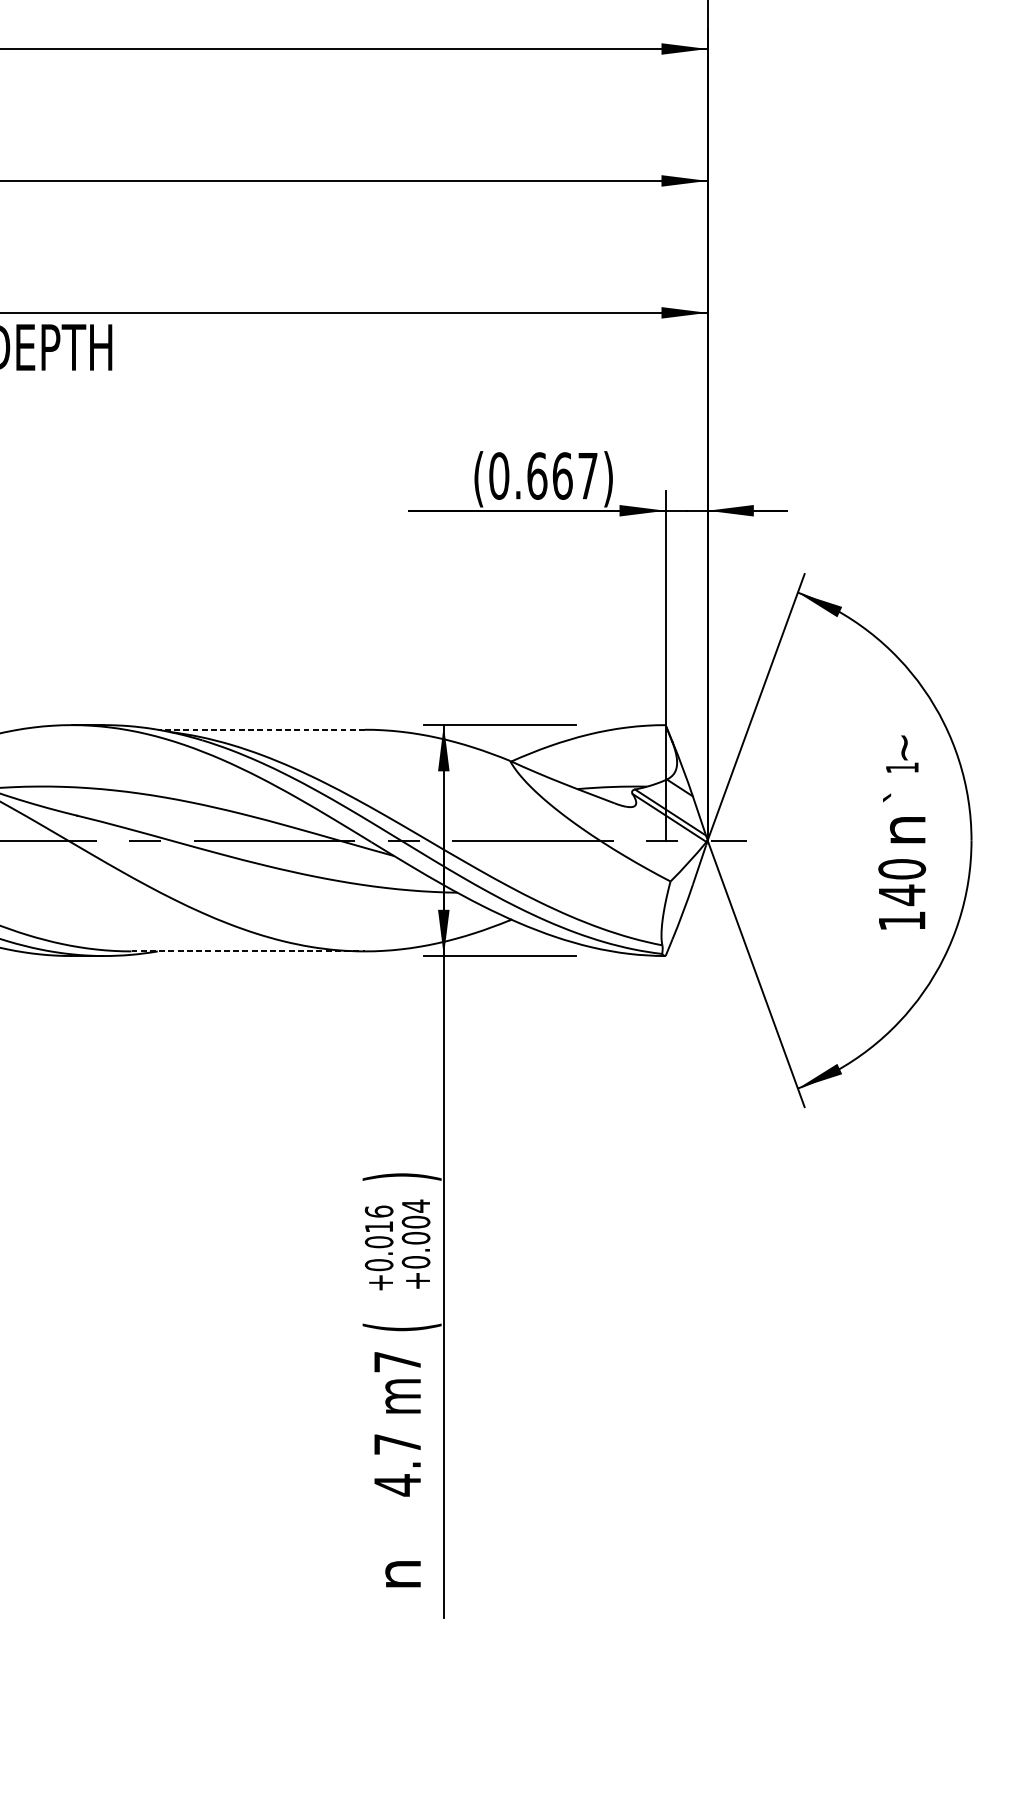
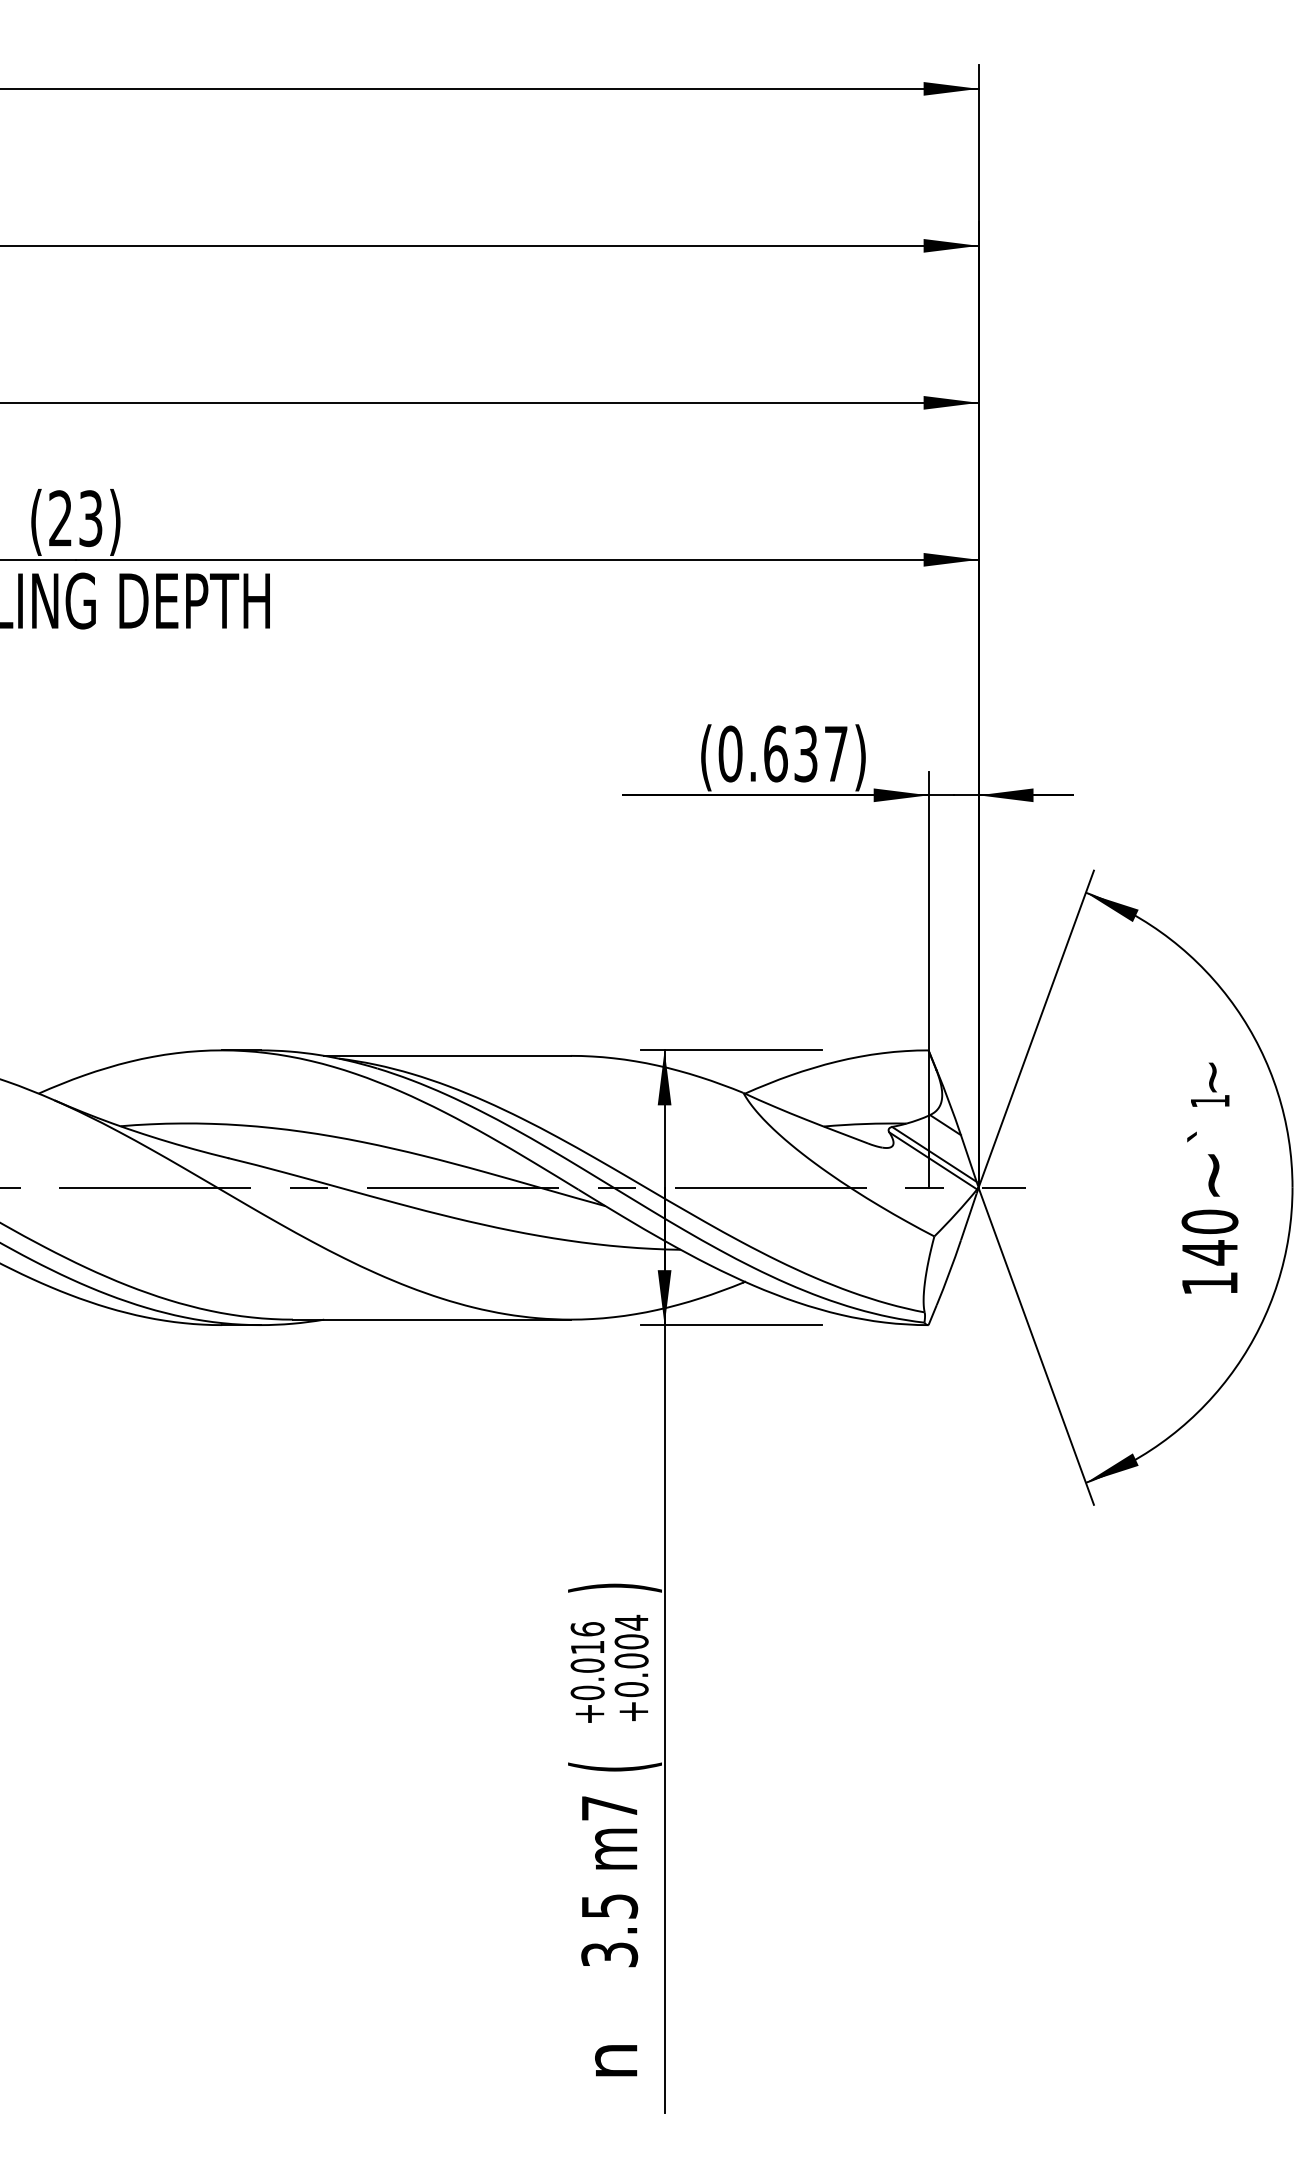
text: (563, 475) -> (806, 753), (0.667) -> (0.637)
line: (260, 729) -> (446, 1055), dashed -> solid
text: (907, 830) -> (1216, 1175), n -> ~
line: (247, 951) -> (431, 1319), dashed -> solid
text: (397, 1465) -> (609, 1931), 4.7 -> 3.5

